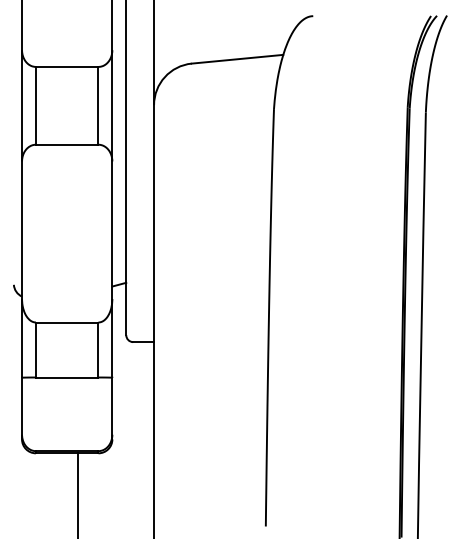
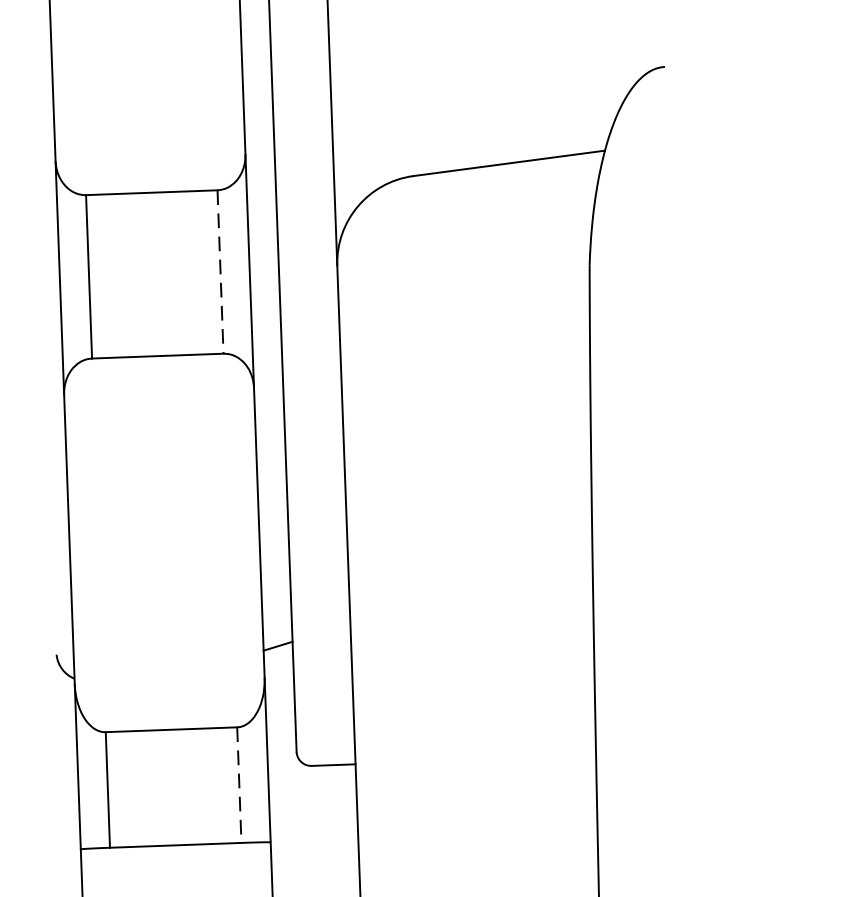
line: (98, 105) -> (220, 271), solid -> dashed
line: (98, 350) -> (239, 786), solid -> dashed

